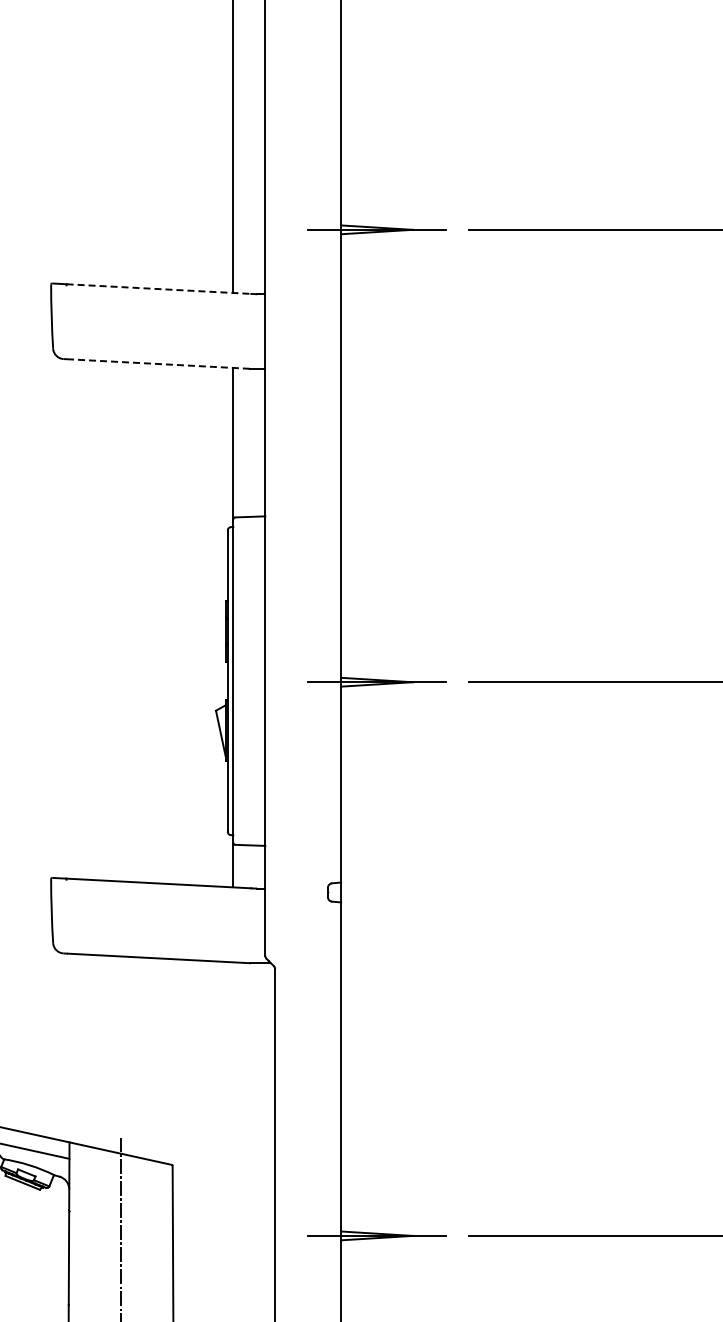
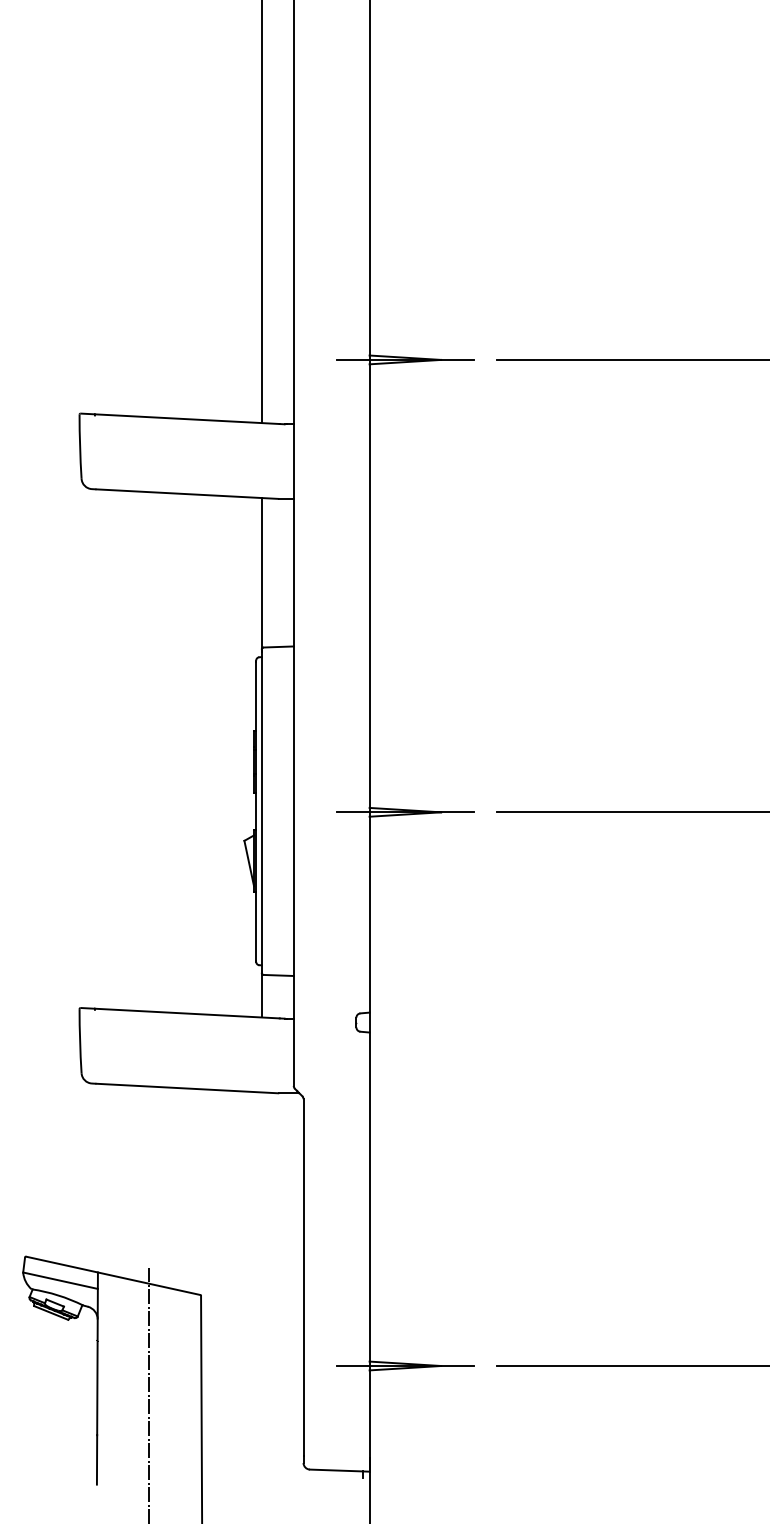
line: (159, 289) -> (187, 419), dashed -> solid
line: (158, 364) -> (186, 494), dashed -> solid

